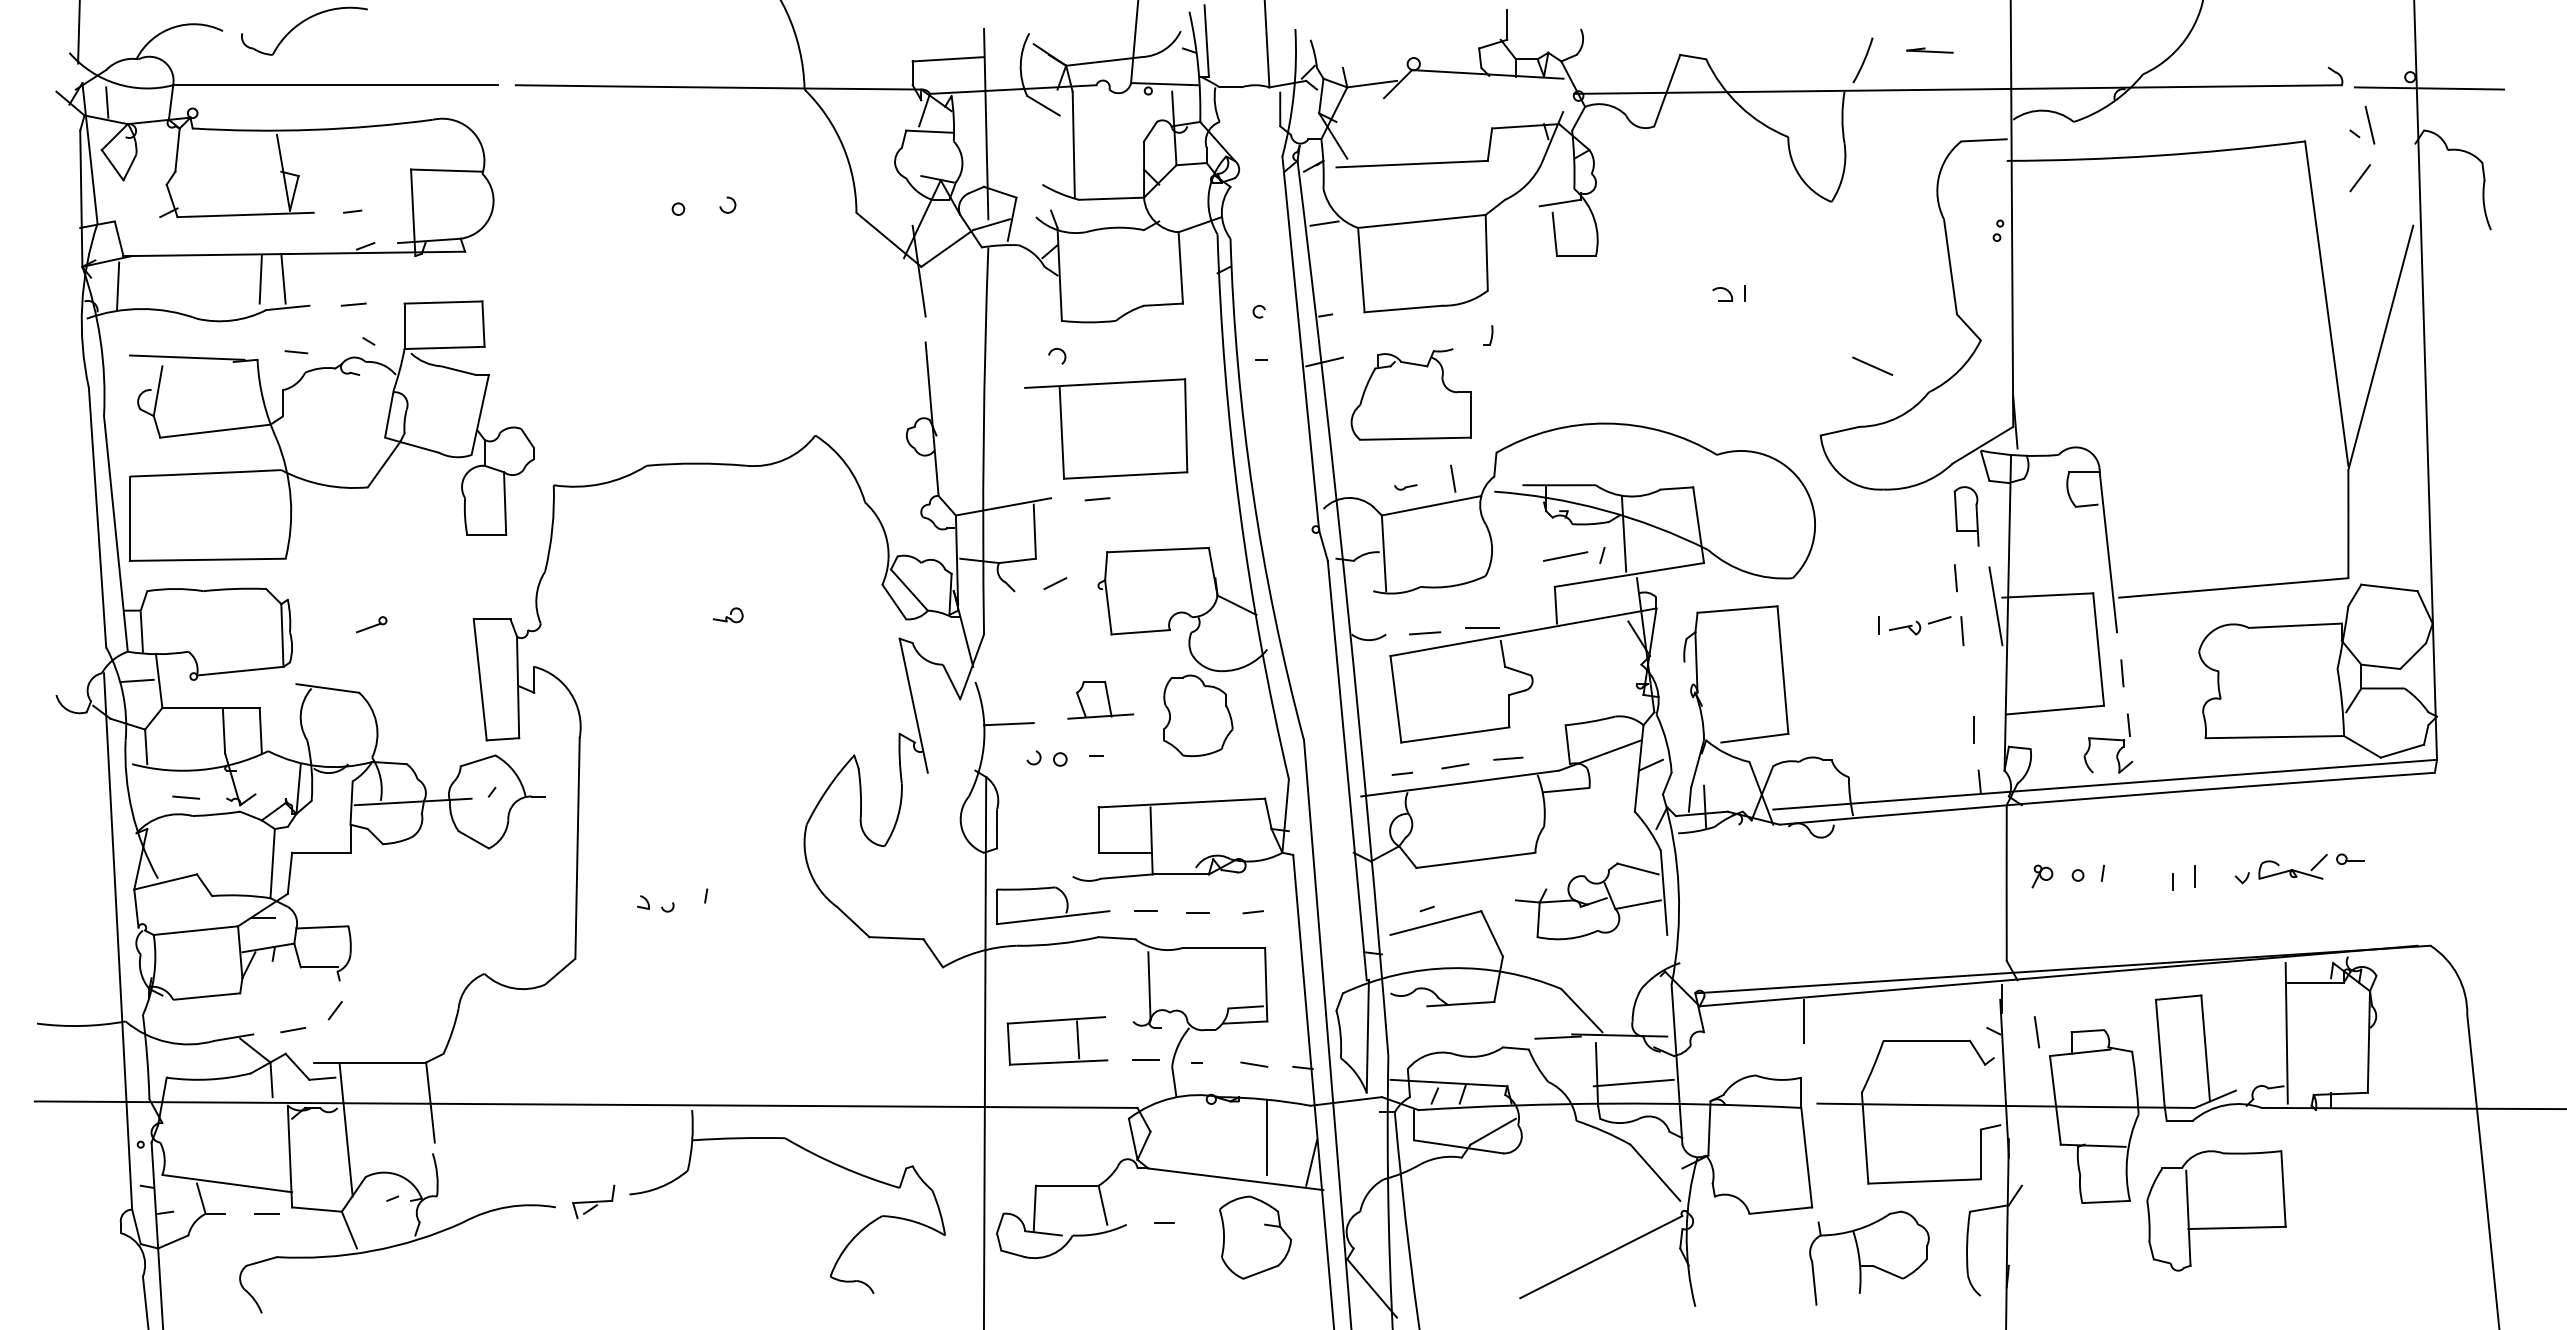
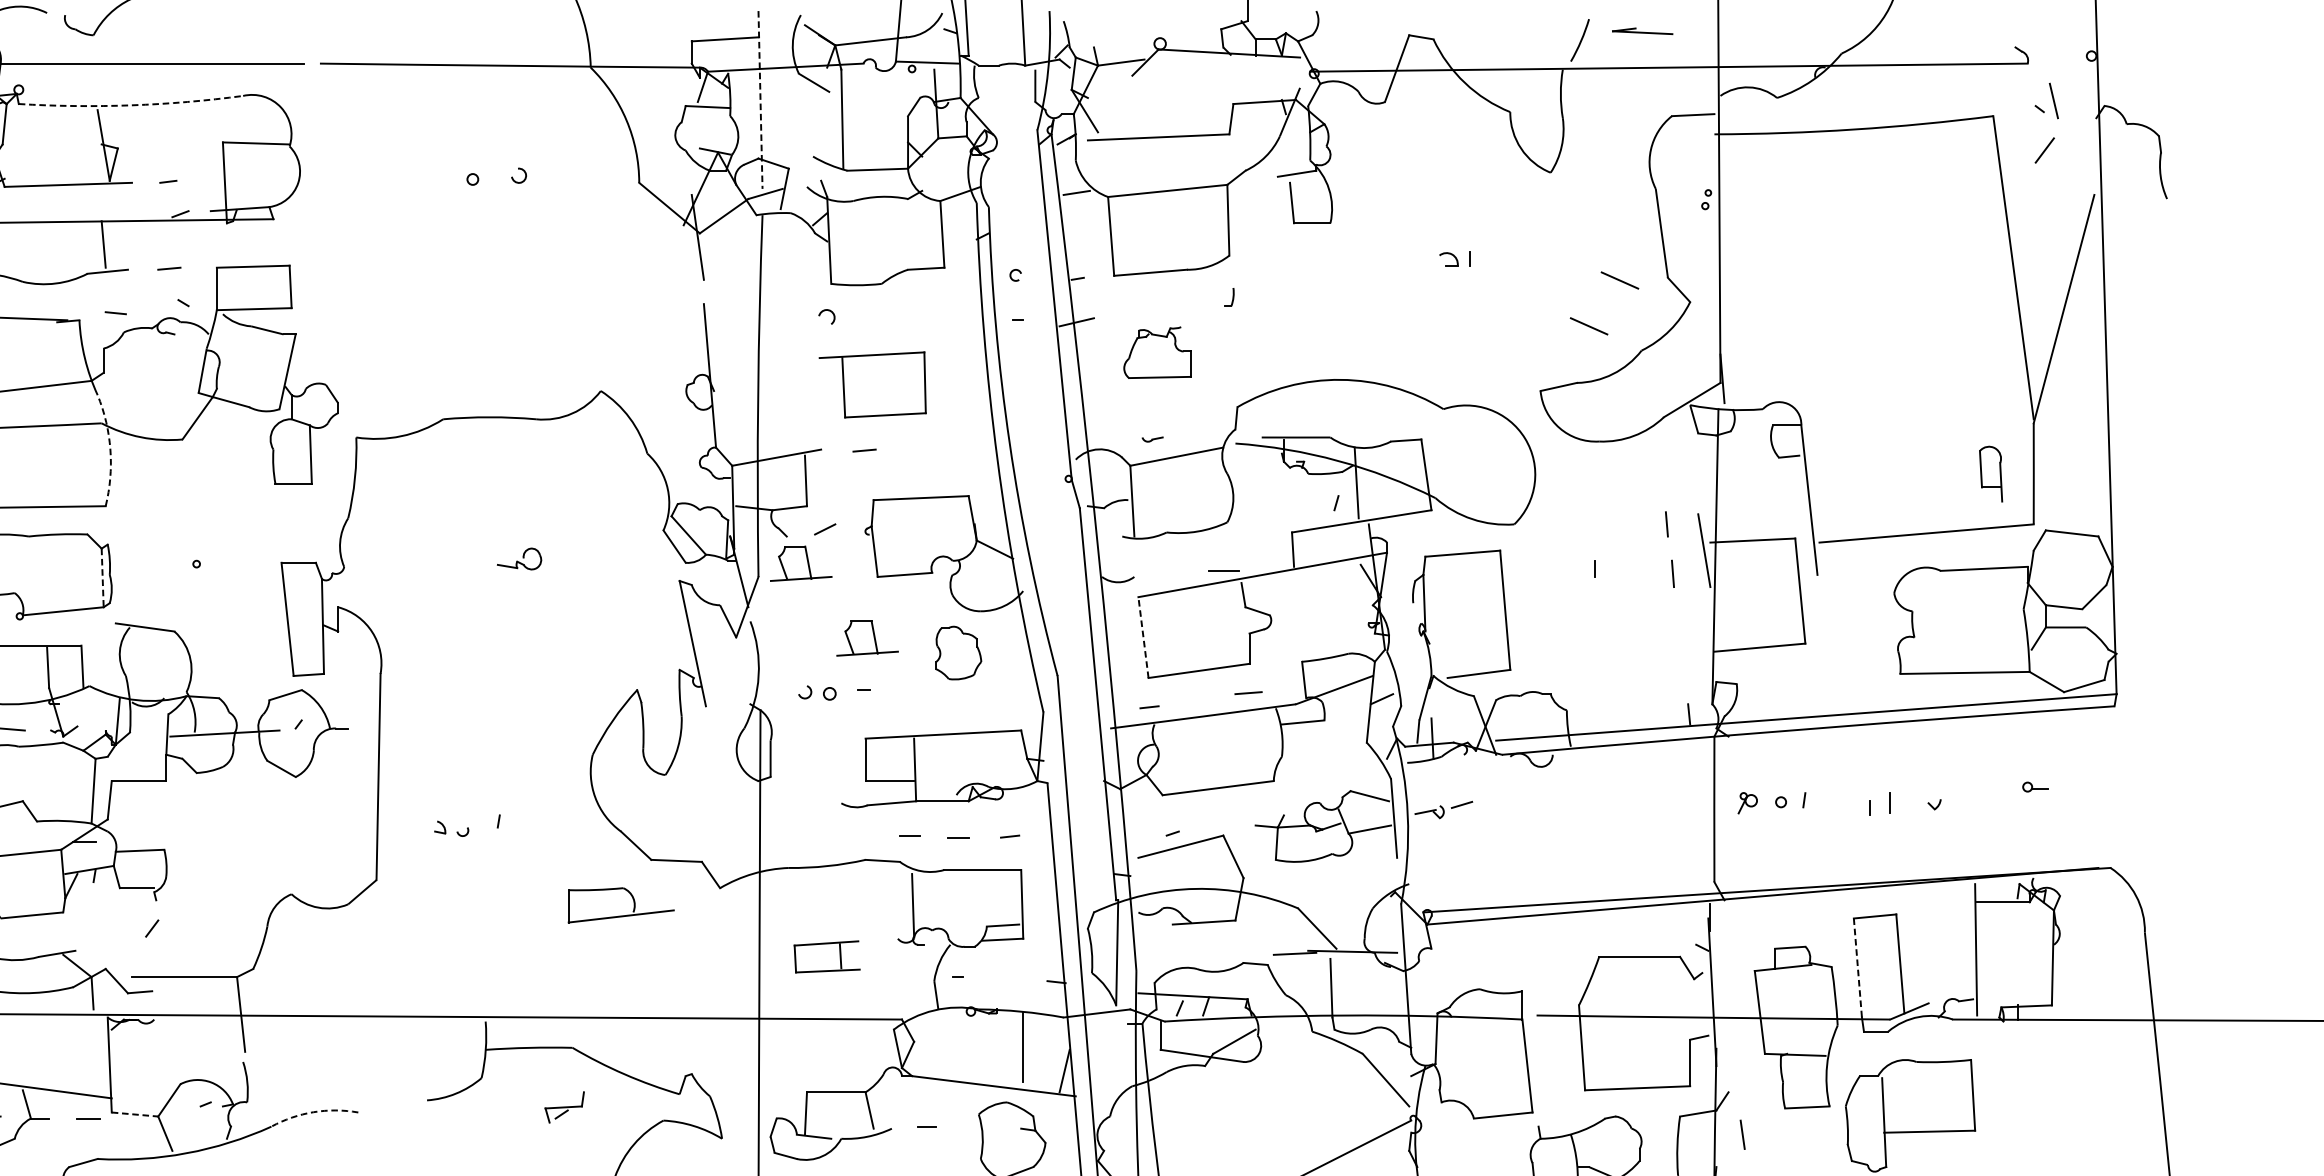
part: (1929, 50) -> (1642, 31), size x1.4
line: (2429, 88) -> (2109, 66), removed
line: (986, 124) -> (760, 100), solid -> dashed
arc: (312, 129) -> (130, 104), solid -> dashed
line: (260, 279) -> (82, 245), removed
line: (1905, 316) -> (1619, 279), added
part: (1410, 394) -> (1157, 352), size x0.6
part: (1106, 428) -> (872, 384), size x0.7
line: (1453, 478) -> (1197, 431), removed
arc: (290, 498) -> (110, 449), solid -> dashed
part: (1966, 516) -> (1990, 474), moved
line: (1565, 556) -> (1301, 504), removed
part: (727, 615) -> (518, 559), size x1.6
part: (1029, 620) -> (800, 563), added
part: (1920, 625) -> (1444, 809), moved
line: (368, 627) -> (183, 570), removed
line: (1424, 633) -> (1170, 576), removed
line: (282, 636) -> (102, 578), solid -> dashed
line: (2122, 673) -> (1822, 613), removed
line: (1395, 699) -> (1143, 637), solid -> dashed
part: (1198, 715) -> (958, 652), size x0.7
line: (1008, 724) -> (781, 661), removed
line: (1974, 729) -> (1684, 665), removed
part: (2108, 743) -> (1809, 678), removed
line: (1455, 766) -> (1199, 700), removed
part: (2292, 866) -> (1981, 793), removed
part: (1053, 916) -> (621, 915), moved
line: (1803, 1021) -> (1524, 938), removed
line: (293, 1029) -> (113, 946), removed
line: (2036, 1032) -> (1742, 1135), moved
part: (1057, 1040) -> (827, 956), size x0.7
line: (2160, 1053) -> (1858, 968), solid -> dashed
line: (1146, 1060) -> (910, 975), removed
line: (1254, 1064) -> (1011, 978), removed
line: (1633, 1082) -> (1365, 995), removed
line: (345, 1130) -> (161, 1040), removed
part: (593, 1201) -> (564, 1106), moved
arc: (508, 1207) -> (314, 1112), solid -> dashed
line: (317, 1209) -> (135, 1114), solid -> dashed

